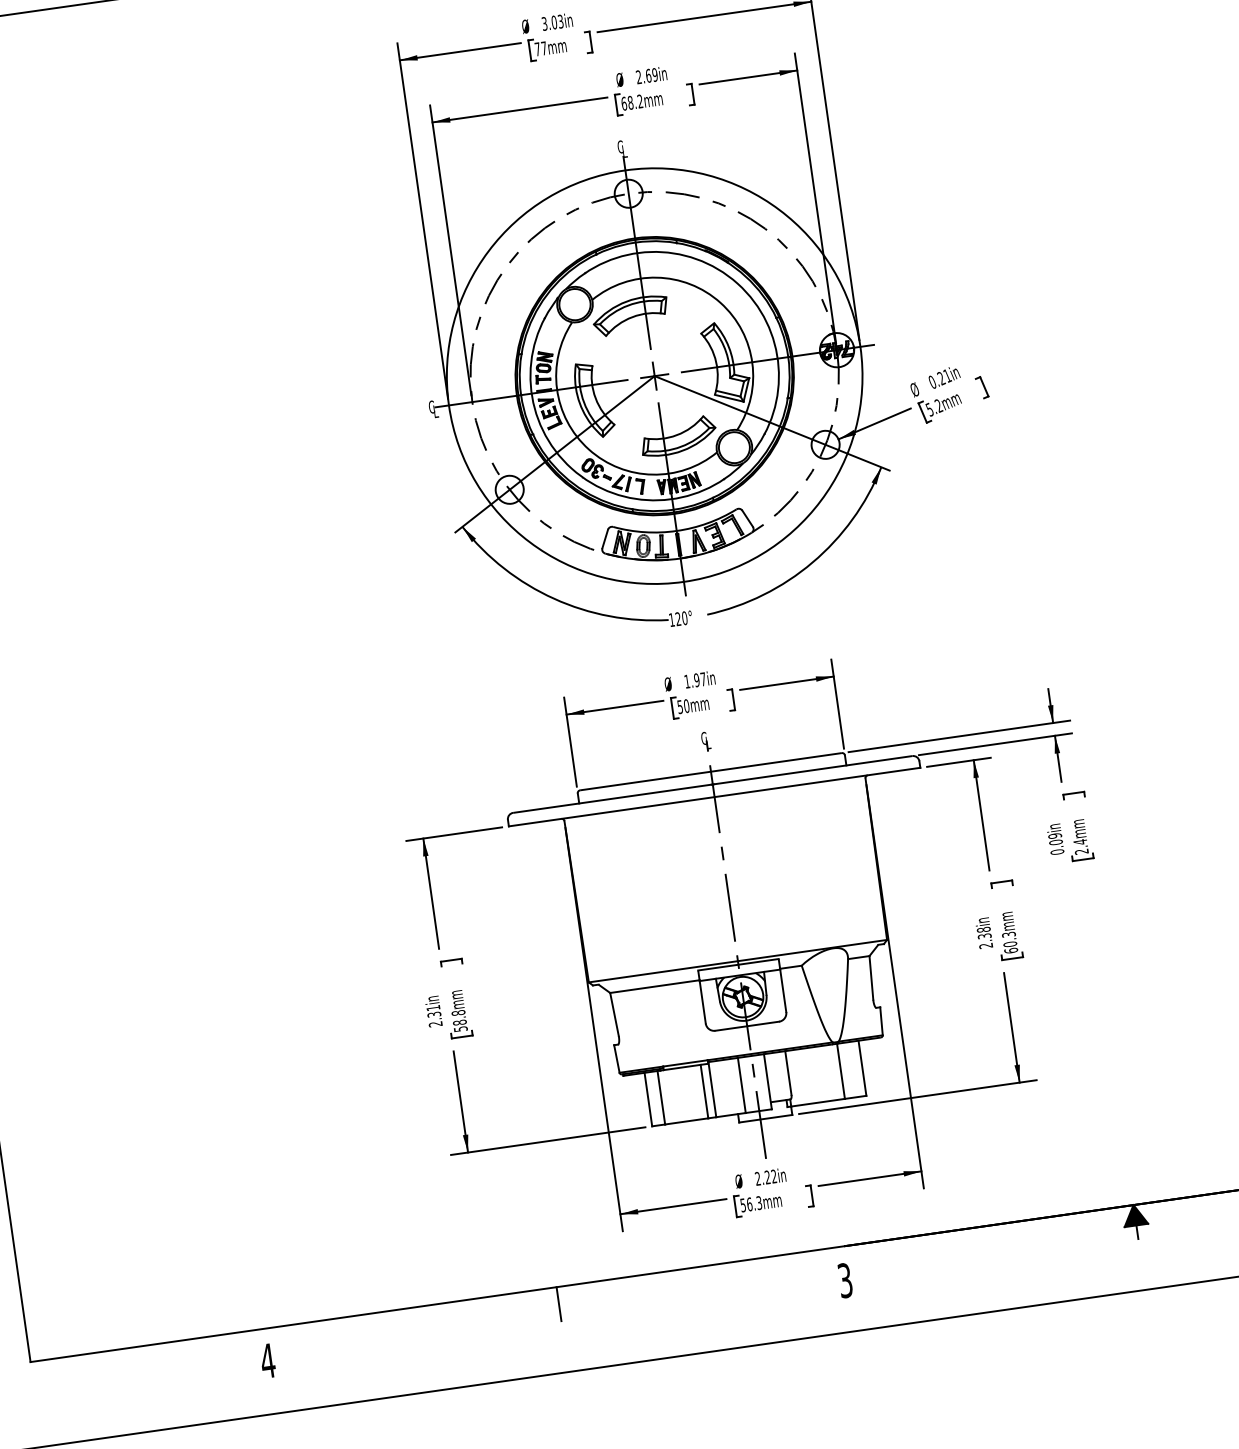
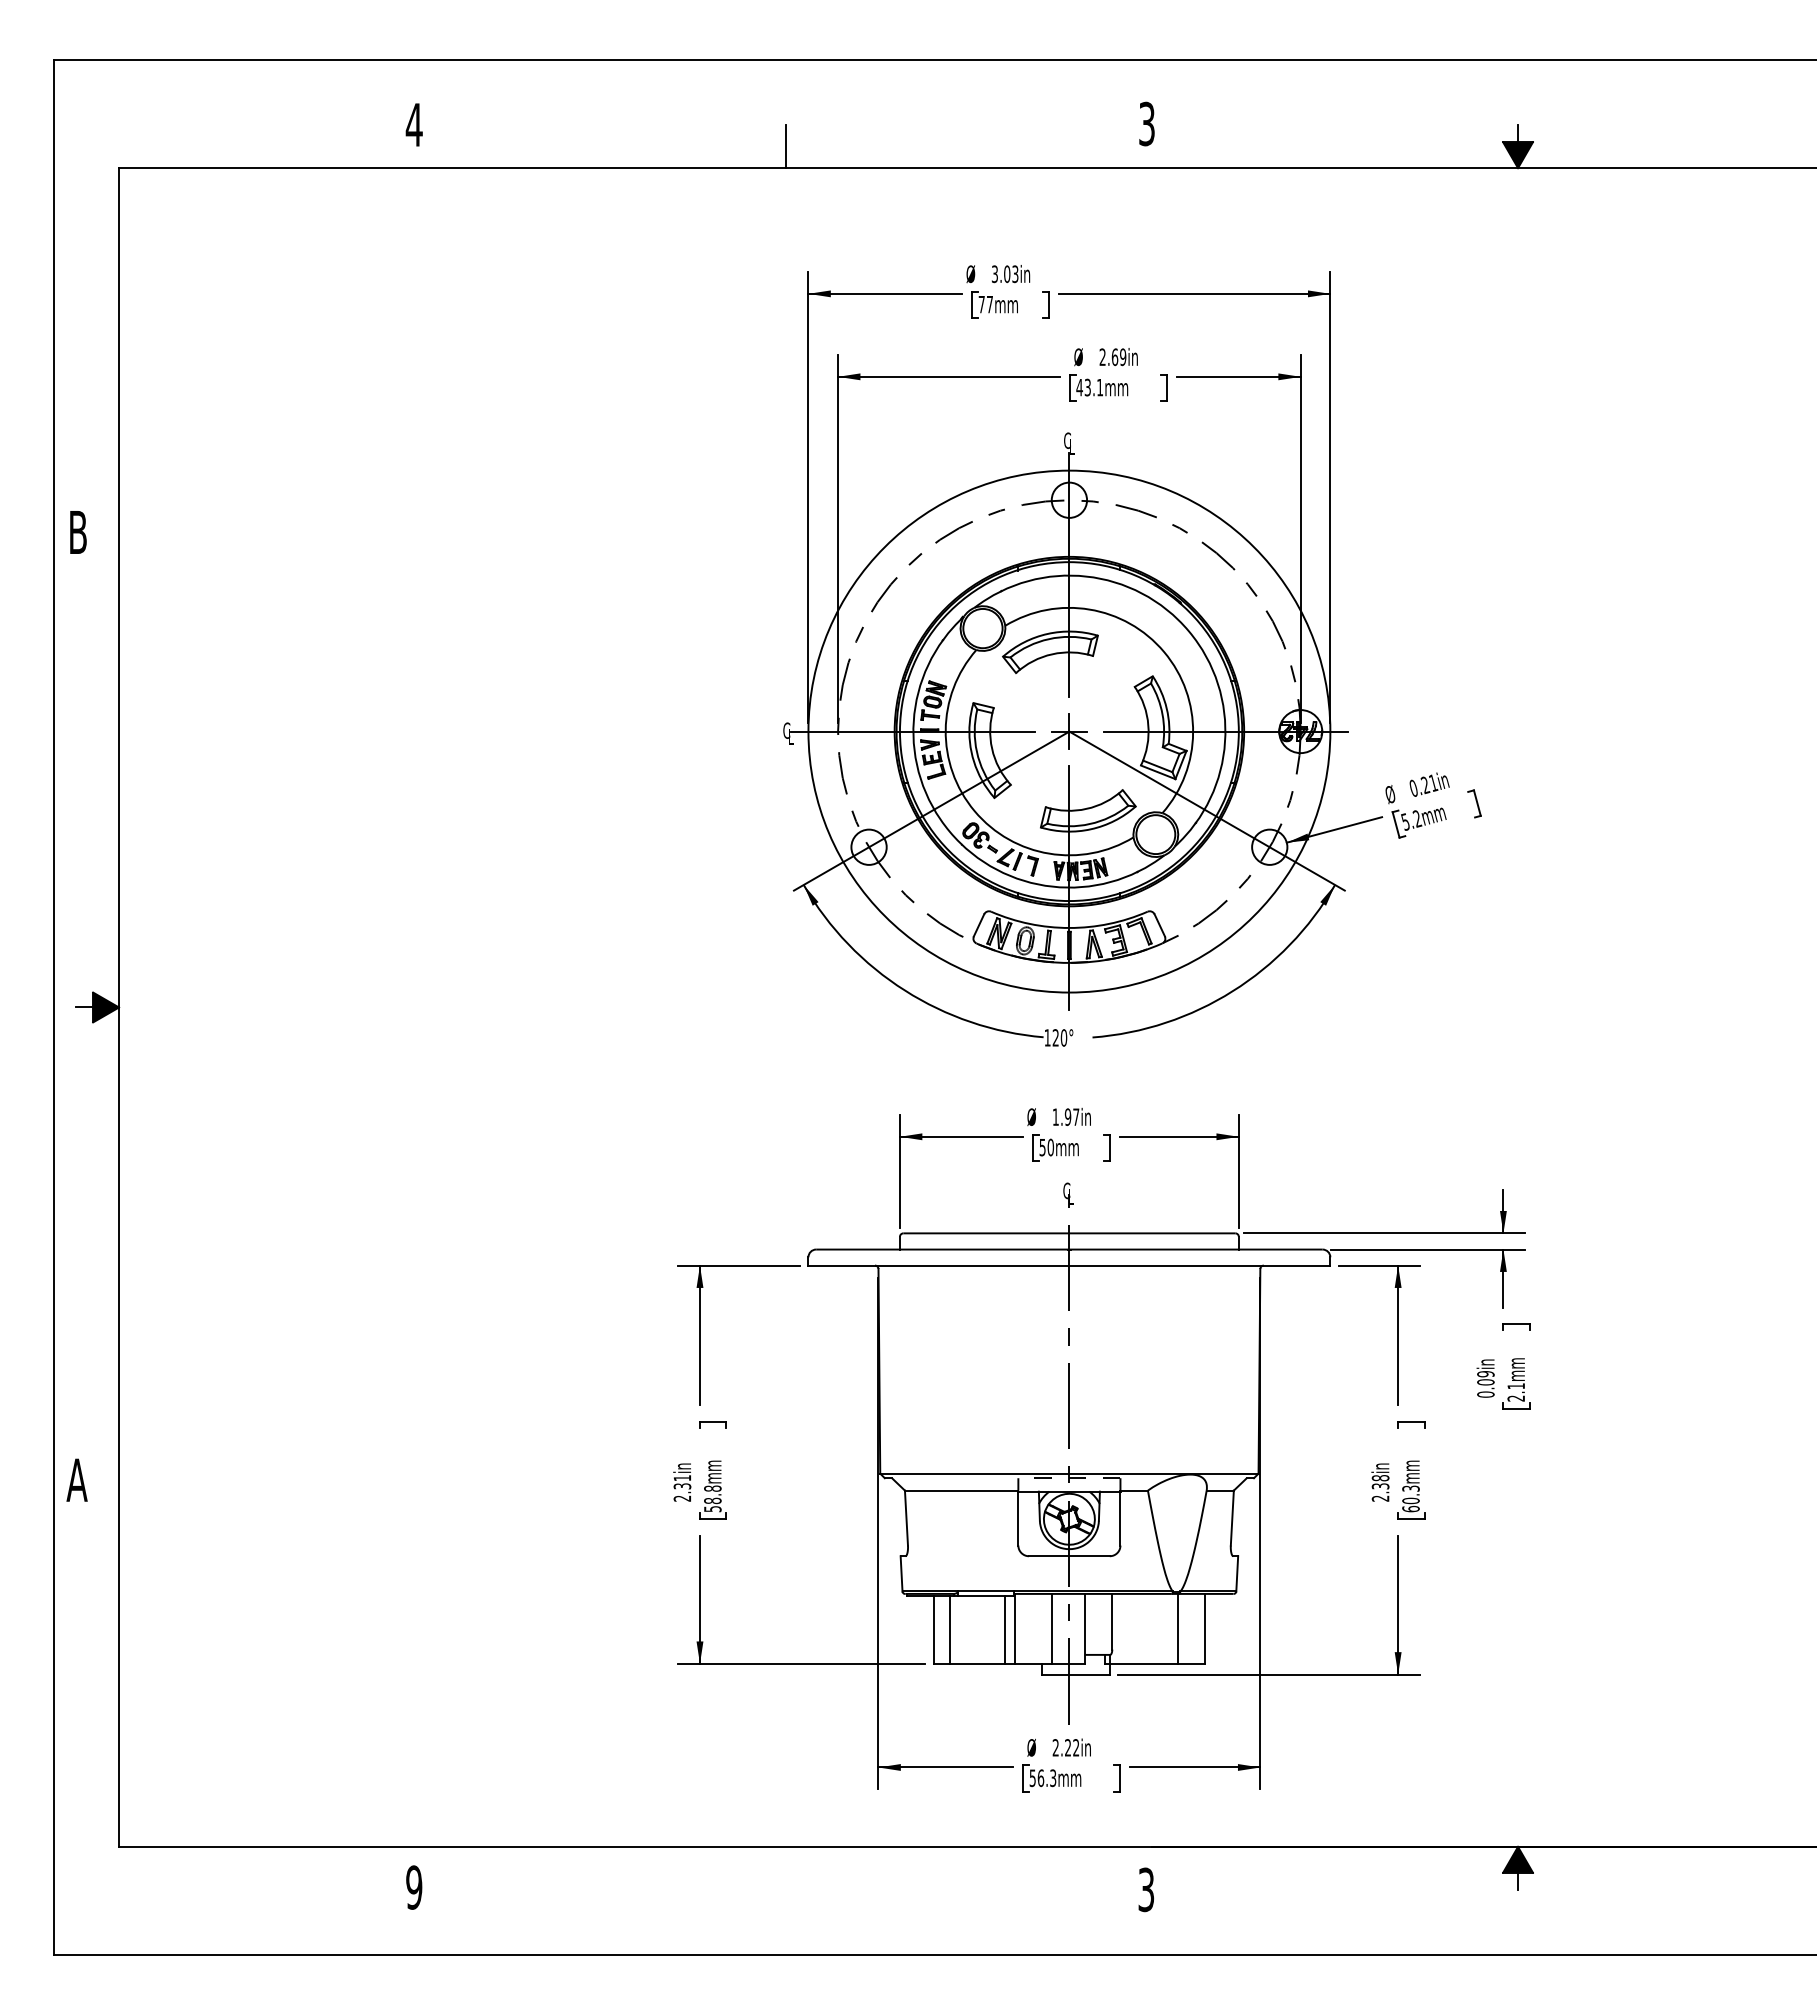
text: (631, 102) -> (1089, 387), 68.2mm -> 43.1mm
text: (1079, 842) -> (1515, 1386), 2.4mm -> 2.1mm
line: (737, 965) -> (1068, 1478), solid -> dashed
line: (559, 1303) -> (786, 1867), removed
text: (267, 1361) -> (413, 1887), 4 -> 9

